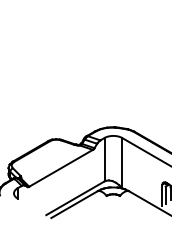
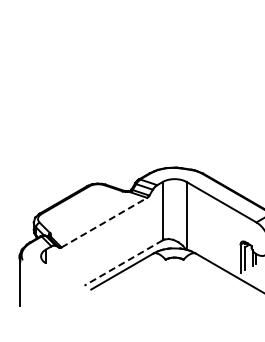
line: (61, 168) -> (104, 222), solid -> dashed
line: (75, 198) -> (123, 263), solid -> dashed

